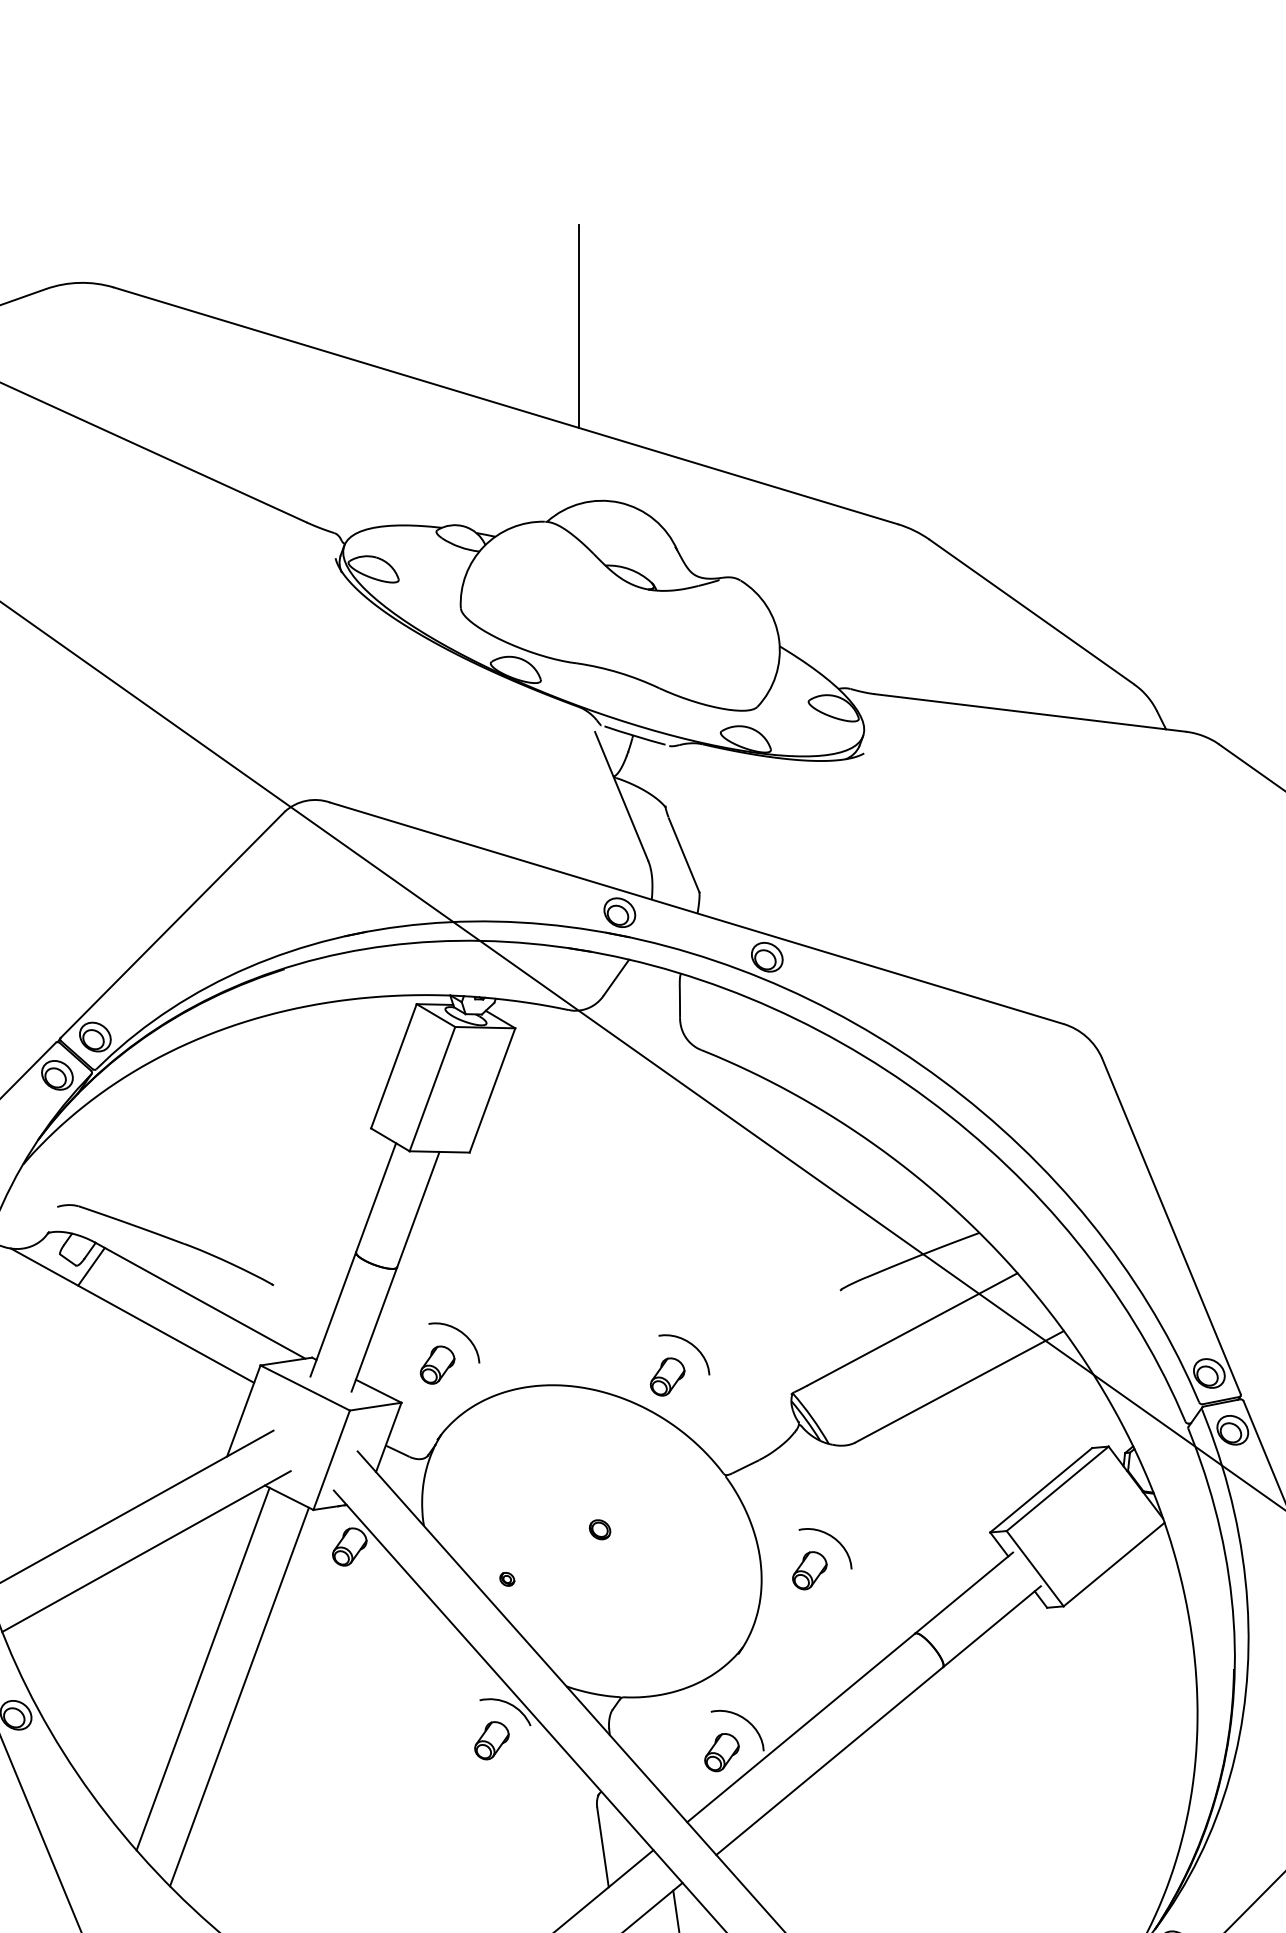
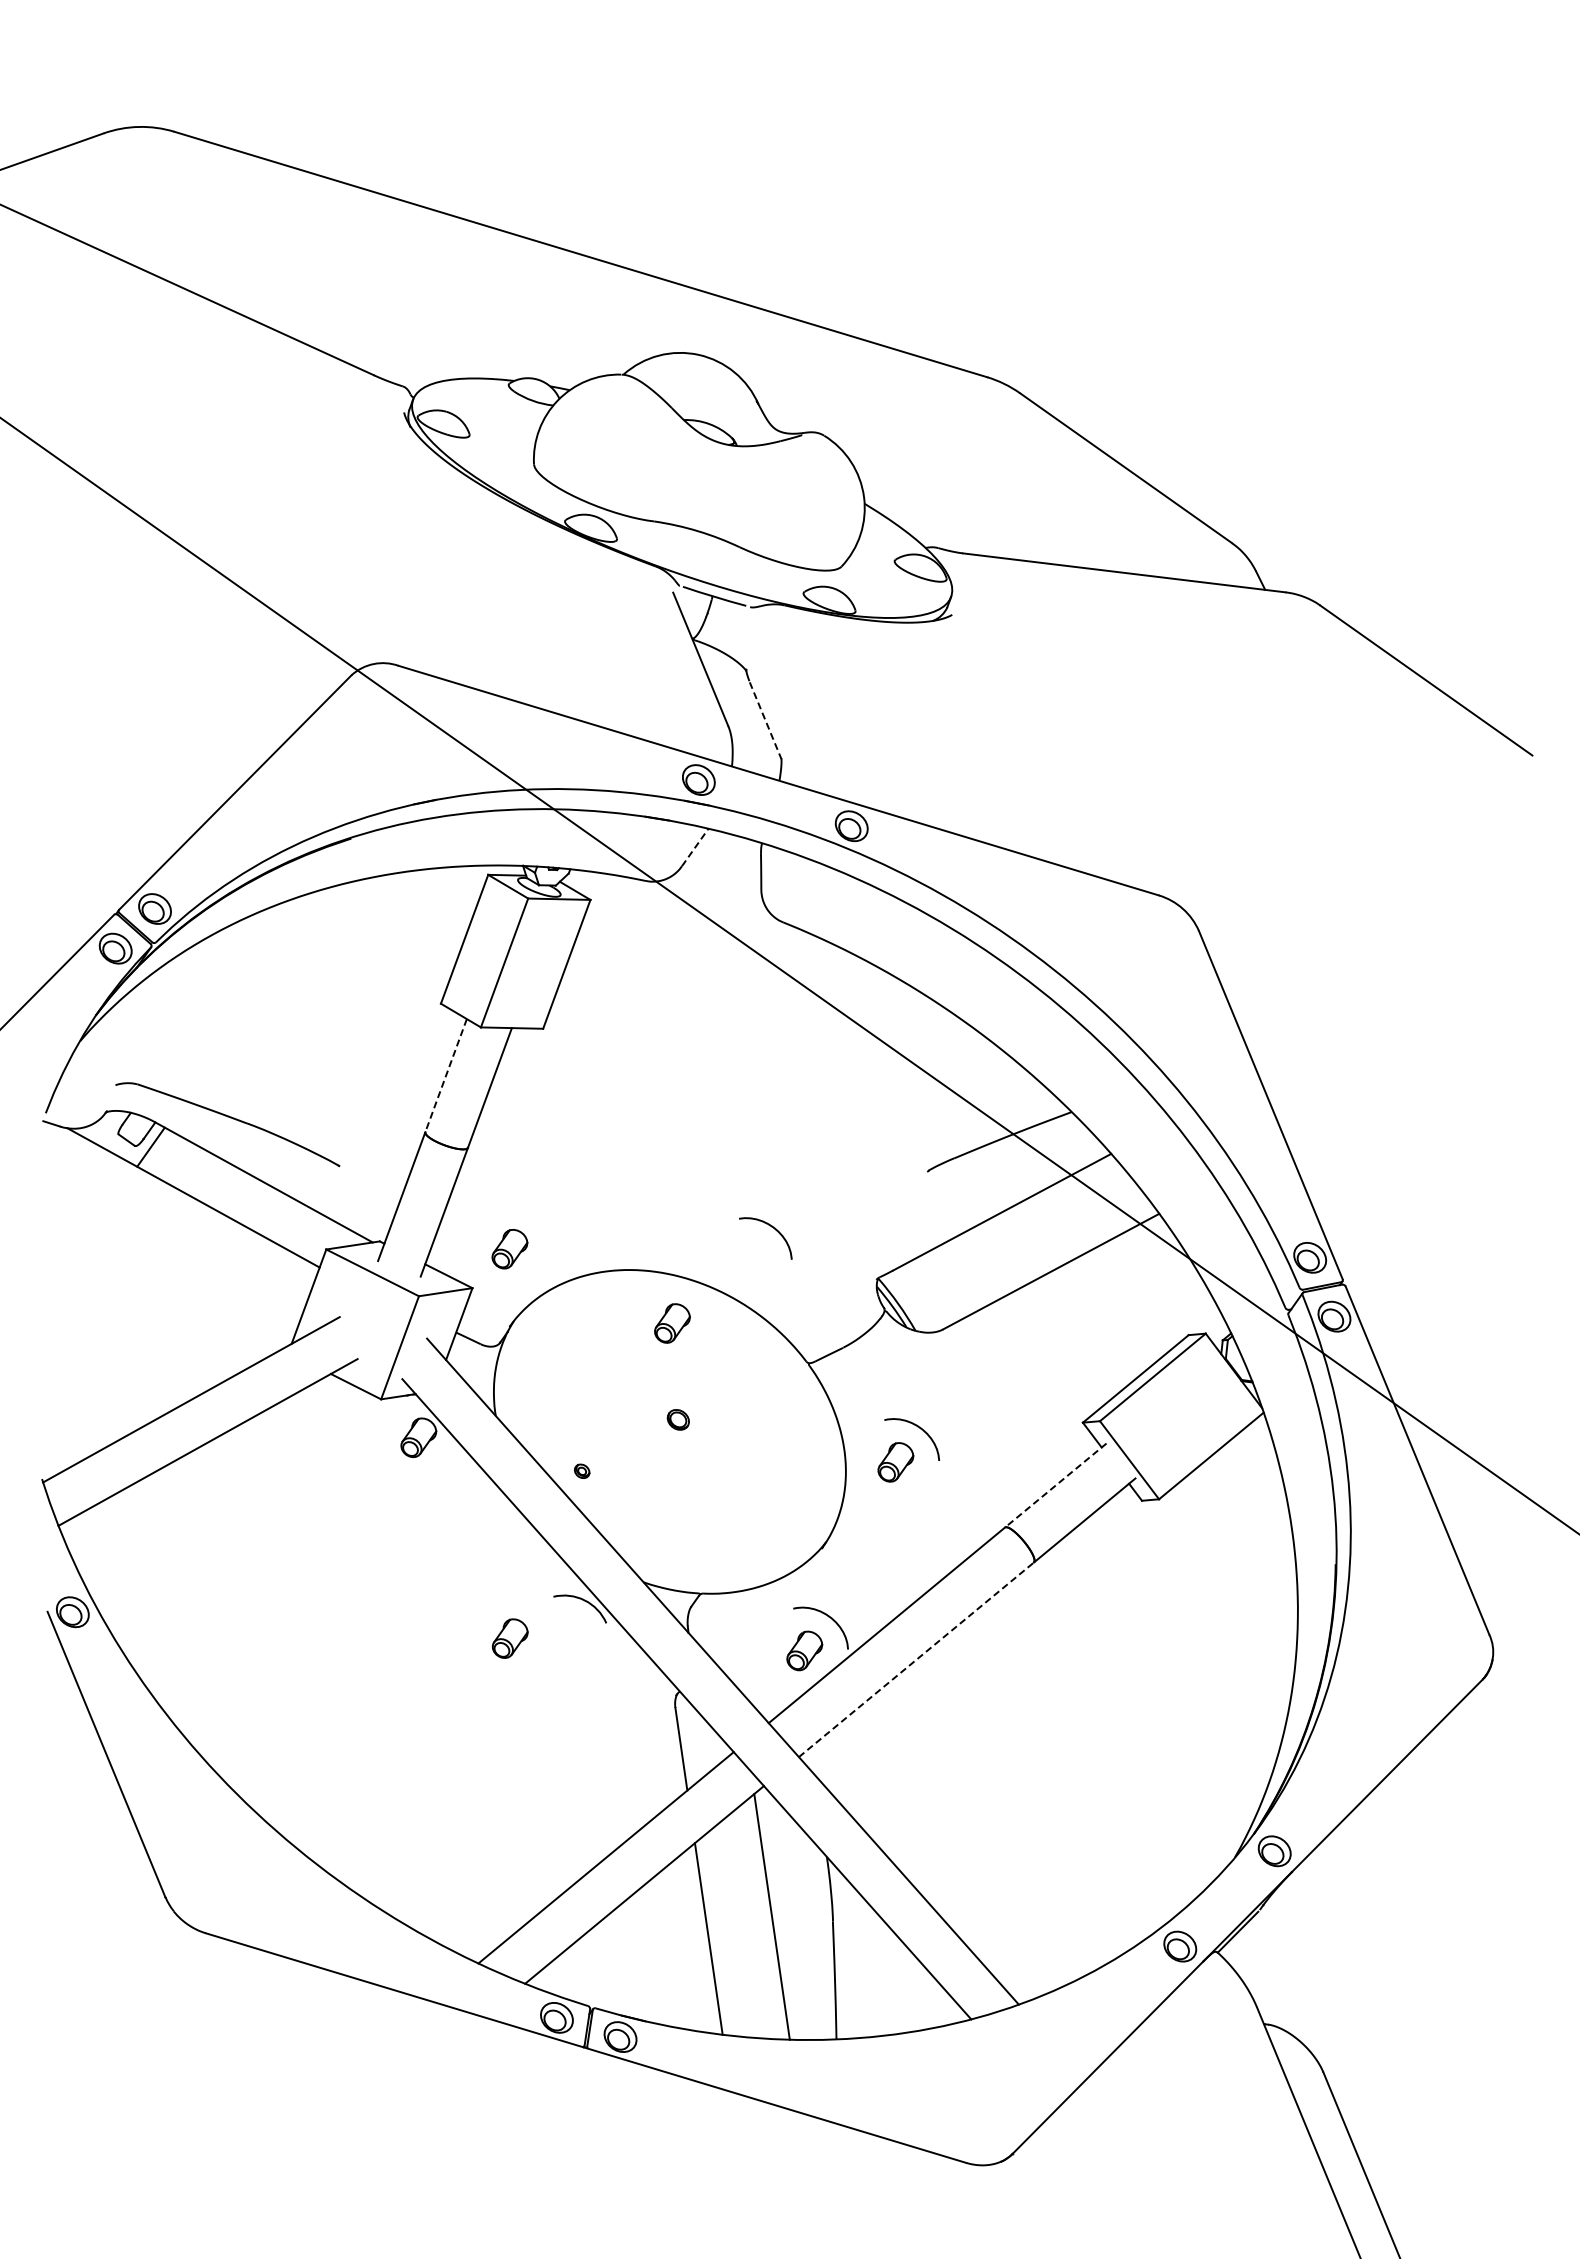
line: (578, 325) -> (656, 171), removed
line: (684, 855) -> (765, 720), solid -> dashed
line: (616, 977) -> (695, 847), solid -> dashed
line: (375, 1198) -> (445, 1076), solid -> dashed
curve: (460, 1332) -> (533, 1215), removed
part: (667, 1377) -> (672, 1323), moved
line: (963, 1593) -> (1055, 1485), solid -> dashed
line: (202, 1669) -> (266, 1564), removed
line: (239, 1697) -> (304, 1593), removed
part: (491, 1740) -> (509, 1638), moved
line: (829, 1760) -> (916, 1659), solid -> dashed

